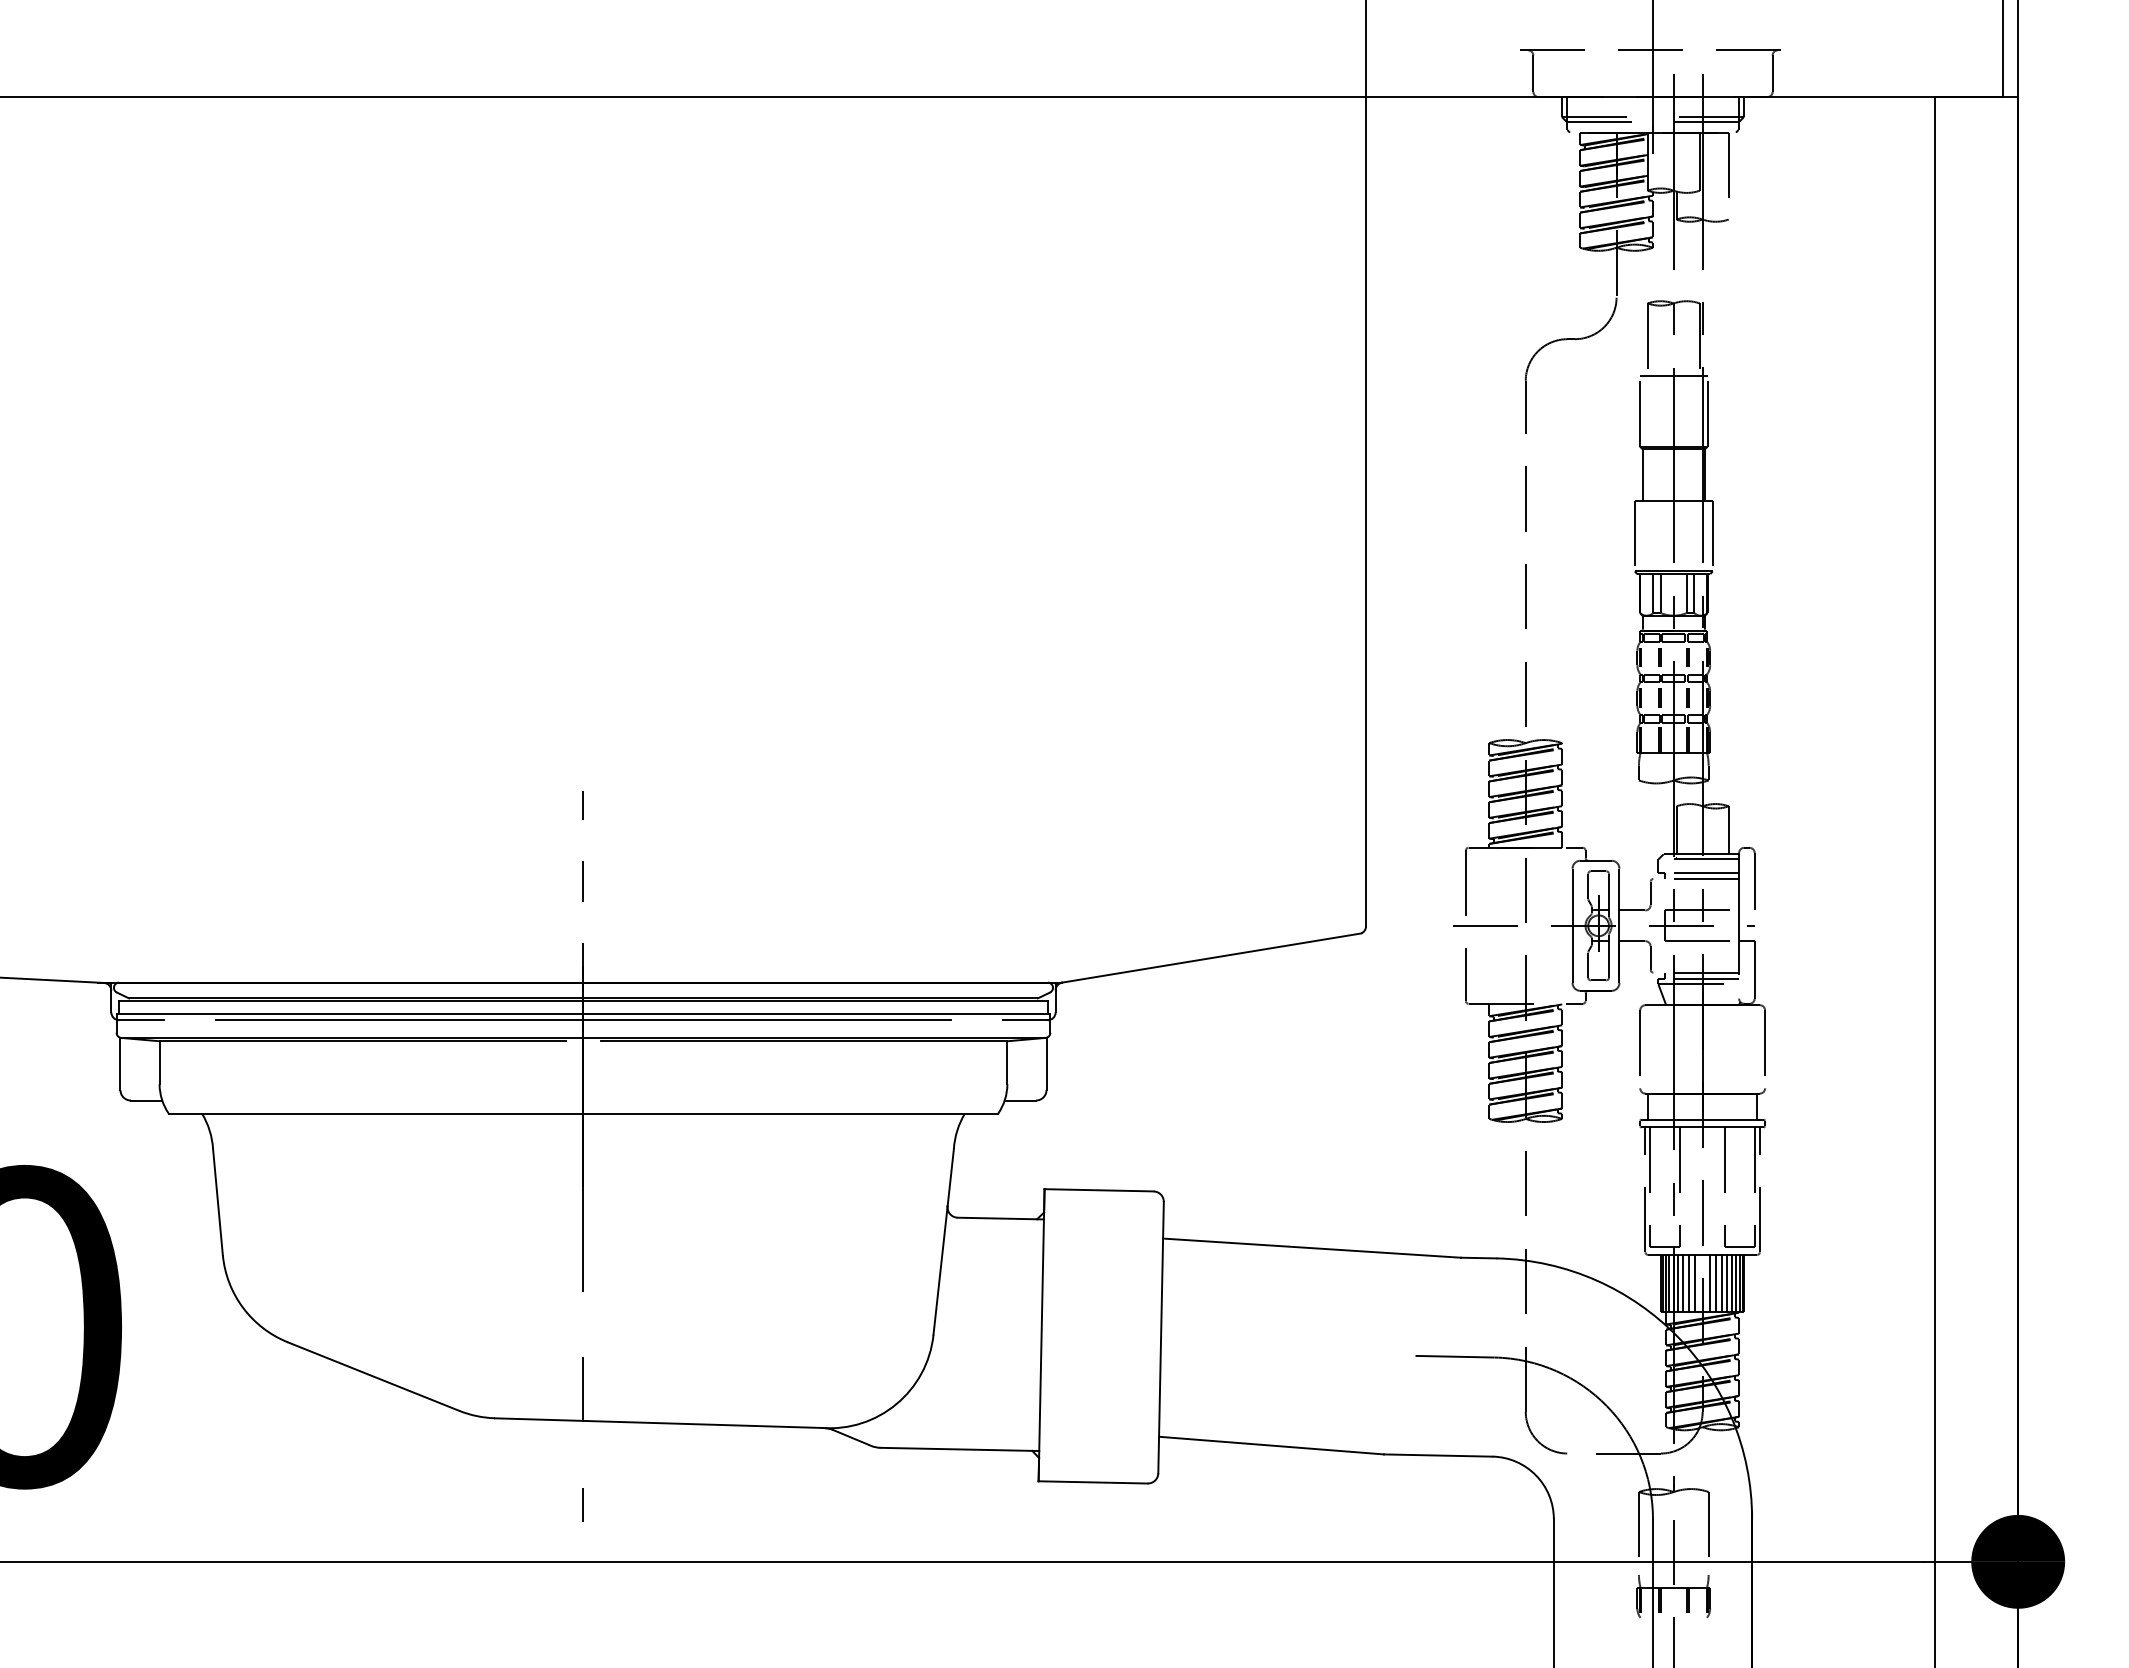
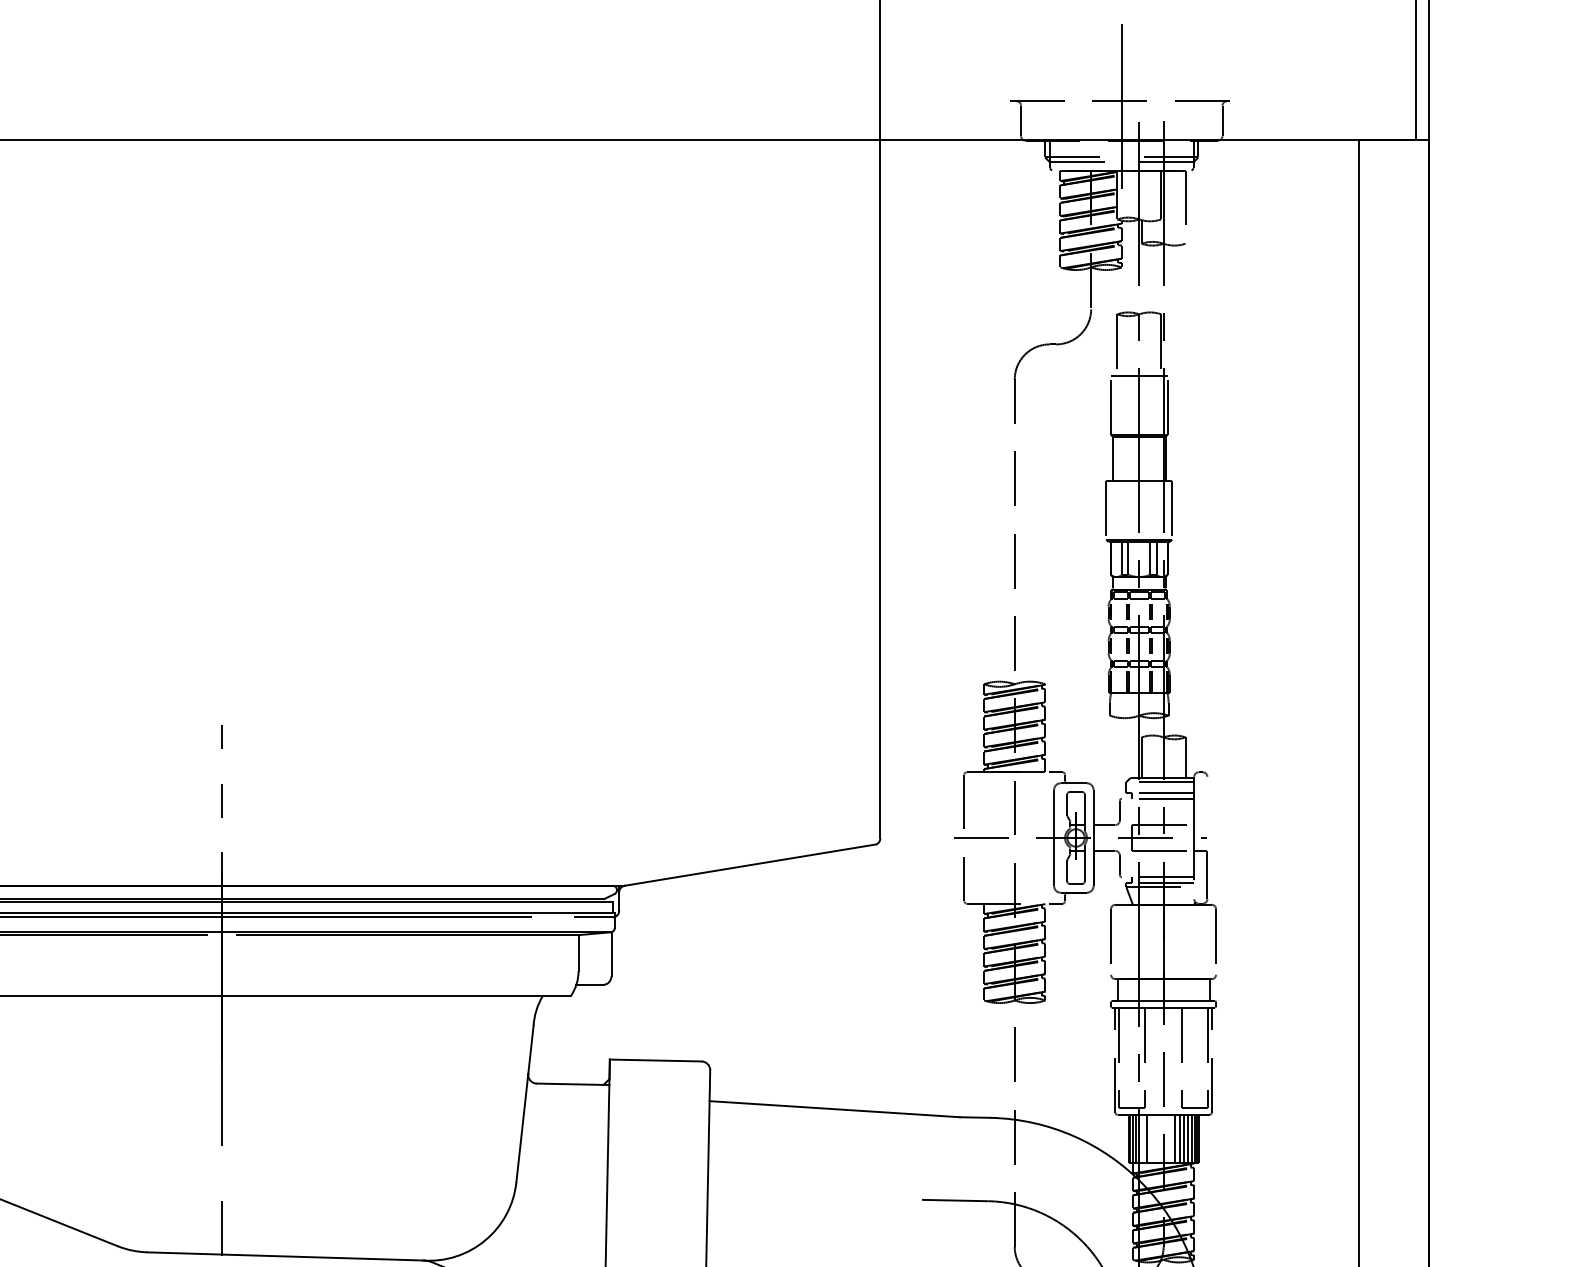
line: (1754, 881) -> (1207, 800), removed
line: (1678, 1283) -> (1143, 1138), removed
line: (1689, 1283) -> (1152, 1138), removed
line: (1695, 1283) -> (1157, 1138), removed
line: (1709, 1283) -> (1169, 1138), removed

